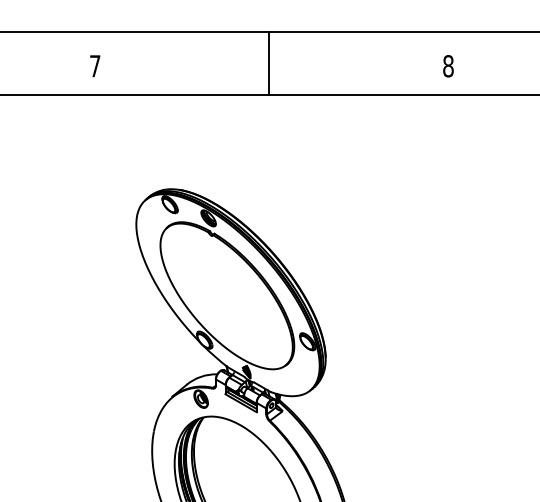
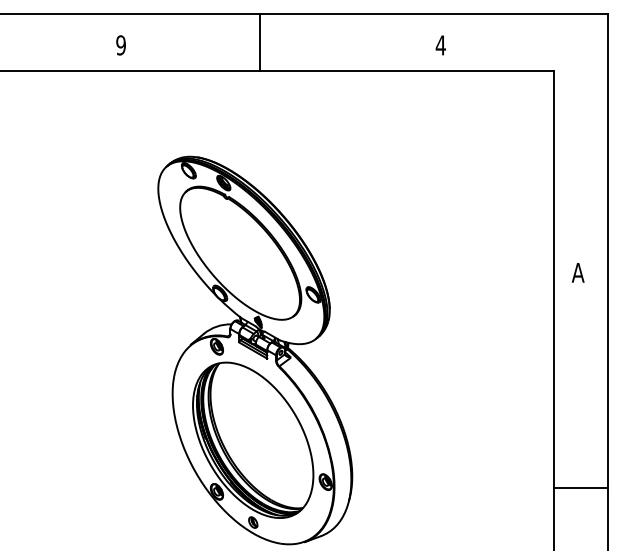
line: (269, 63) -> (259, 42), moved
text: (94, 66) -> (120, 45), 7 -> 9
text: (447, 66) -> (440, 45), 8 -> 4

